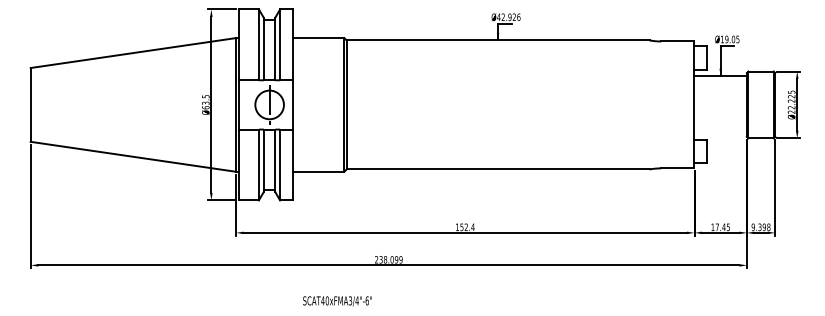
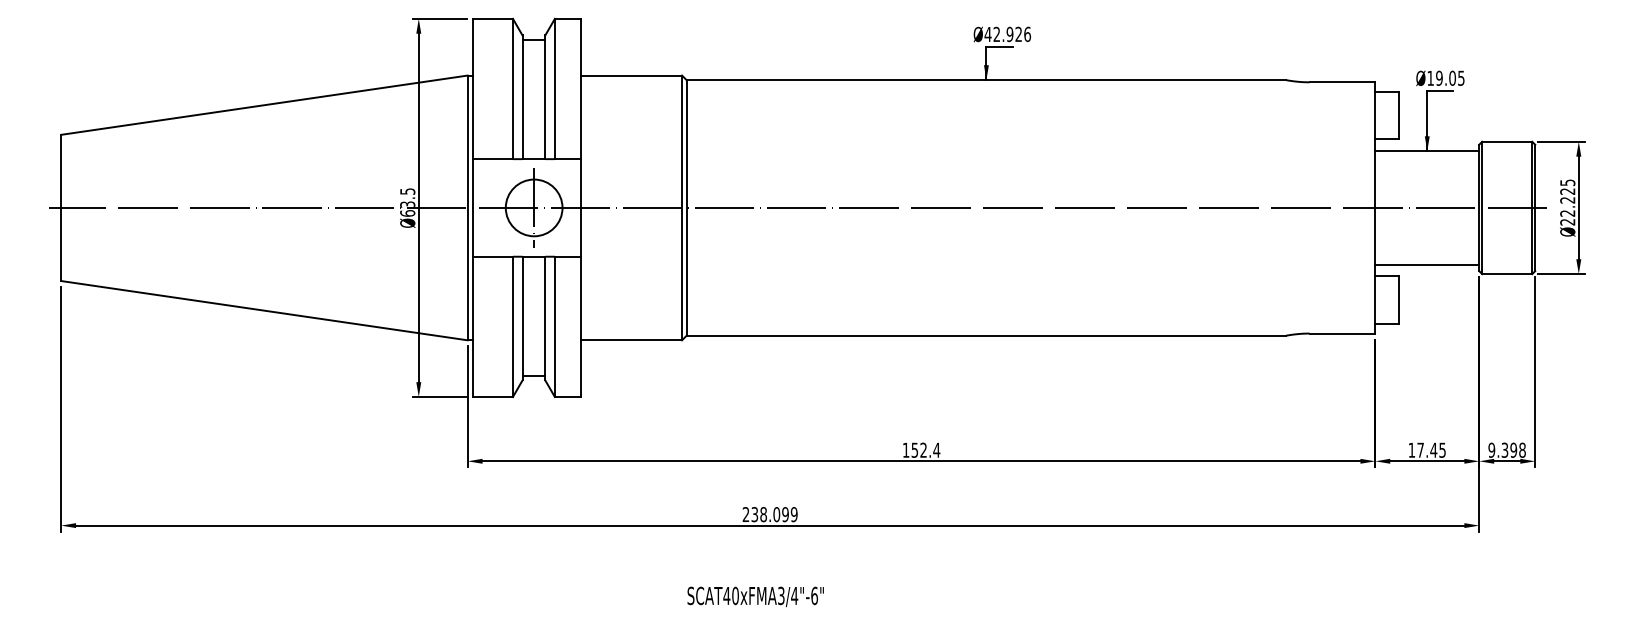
line: (402, 104) -> (797, 207), added
line: (720, 133) -> (1426, 264), added
text: (337, 301) -> (755, 597), moved

